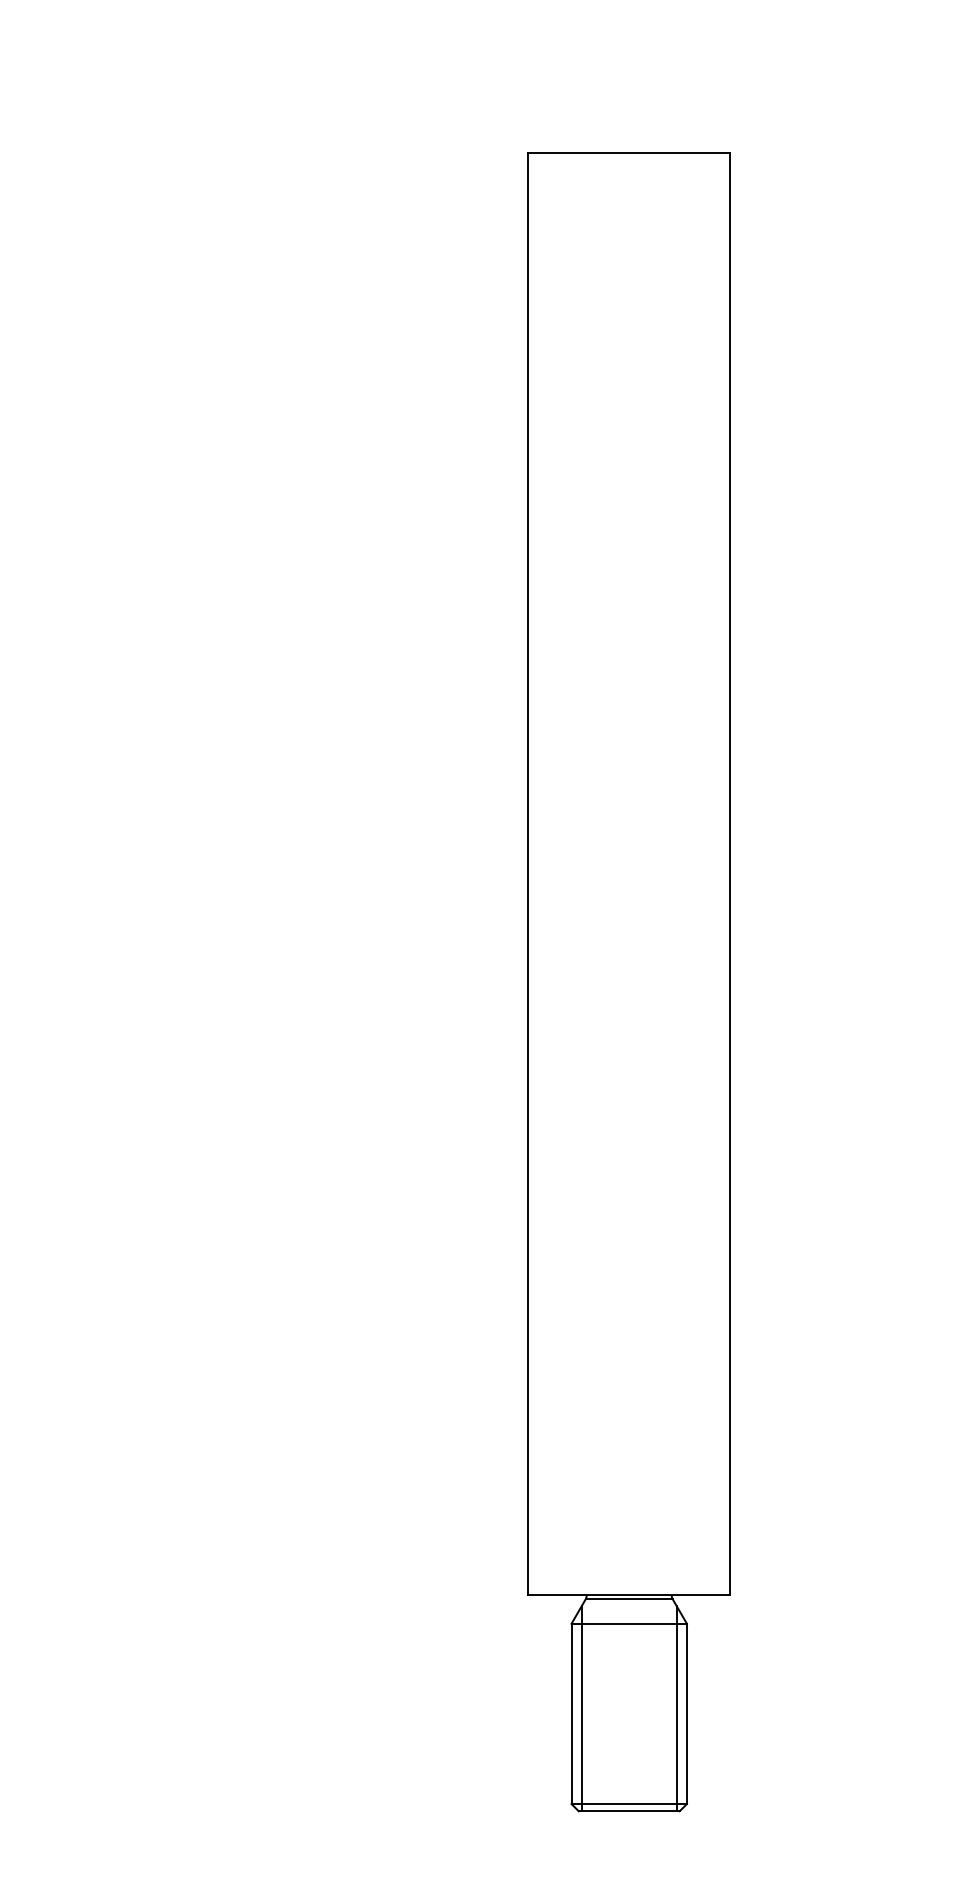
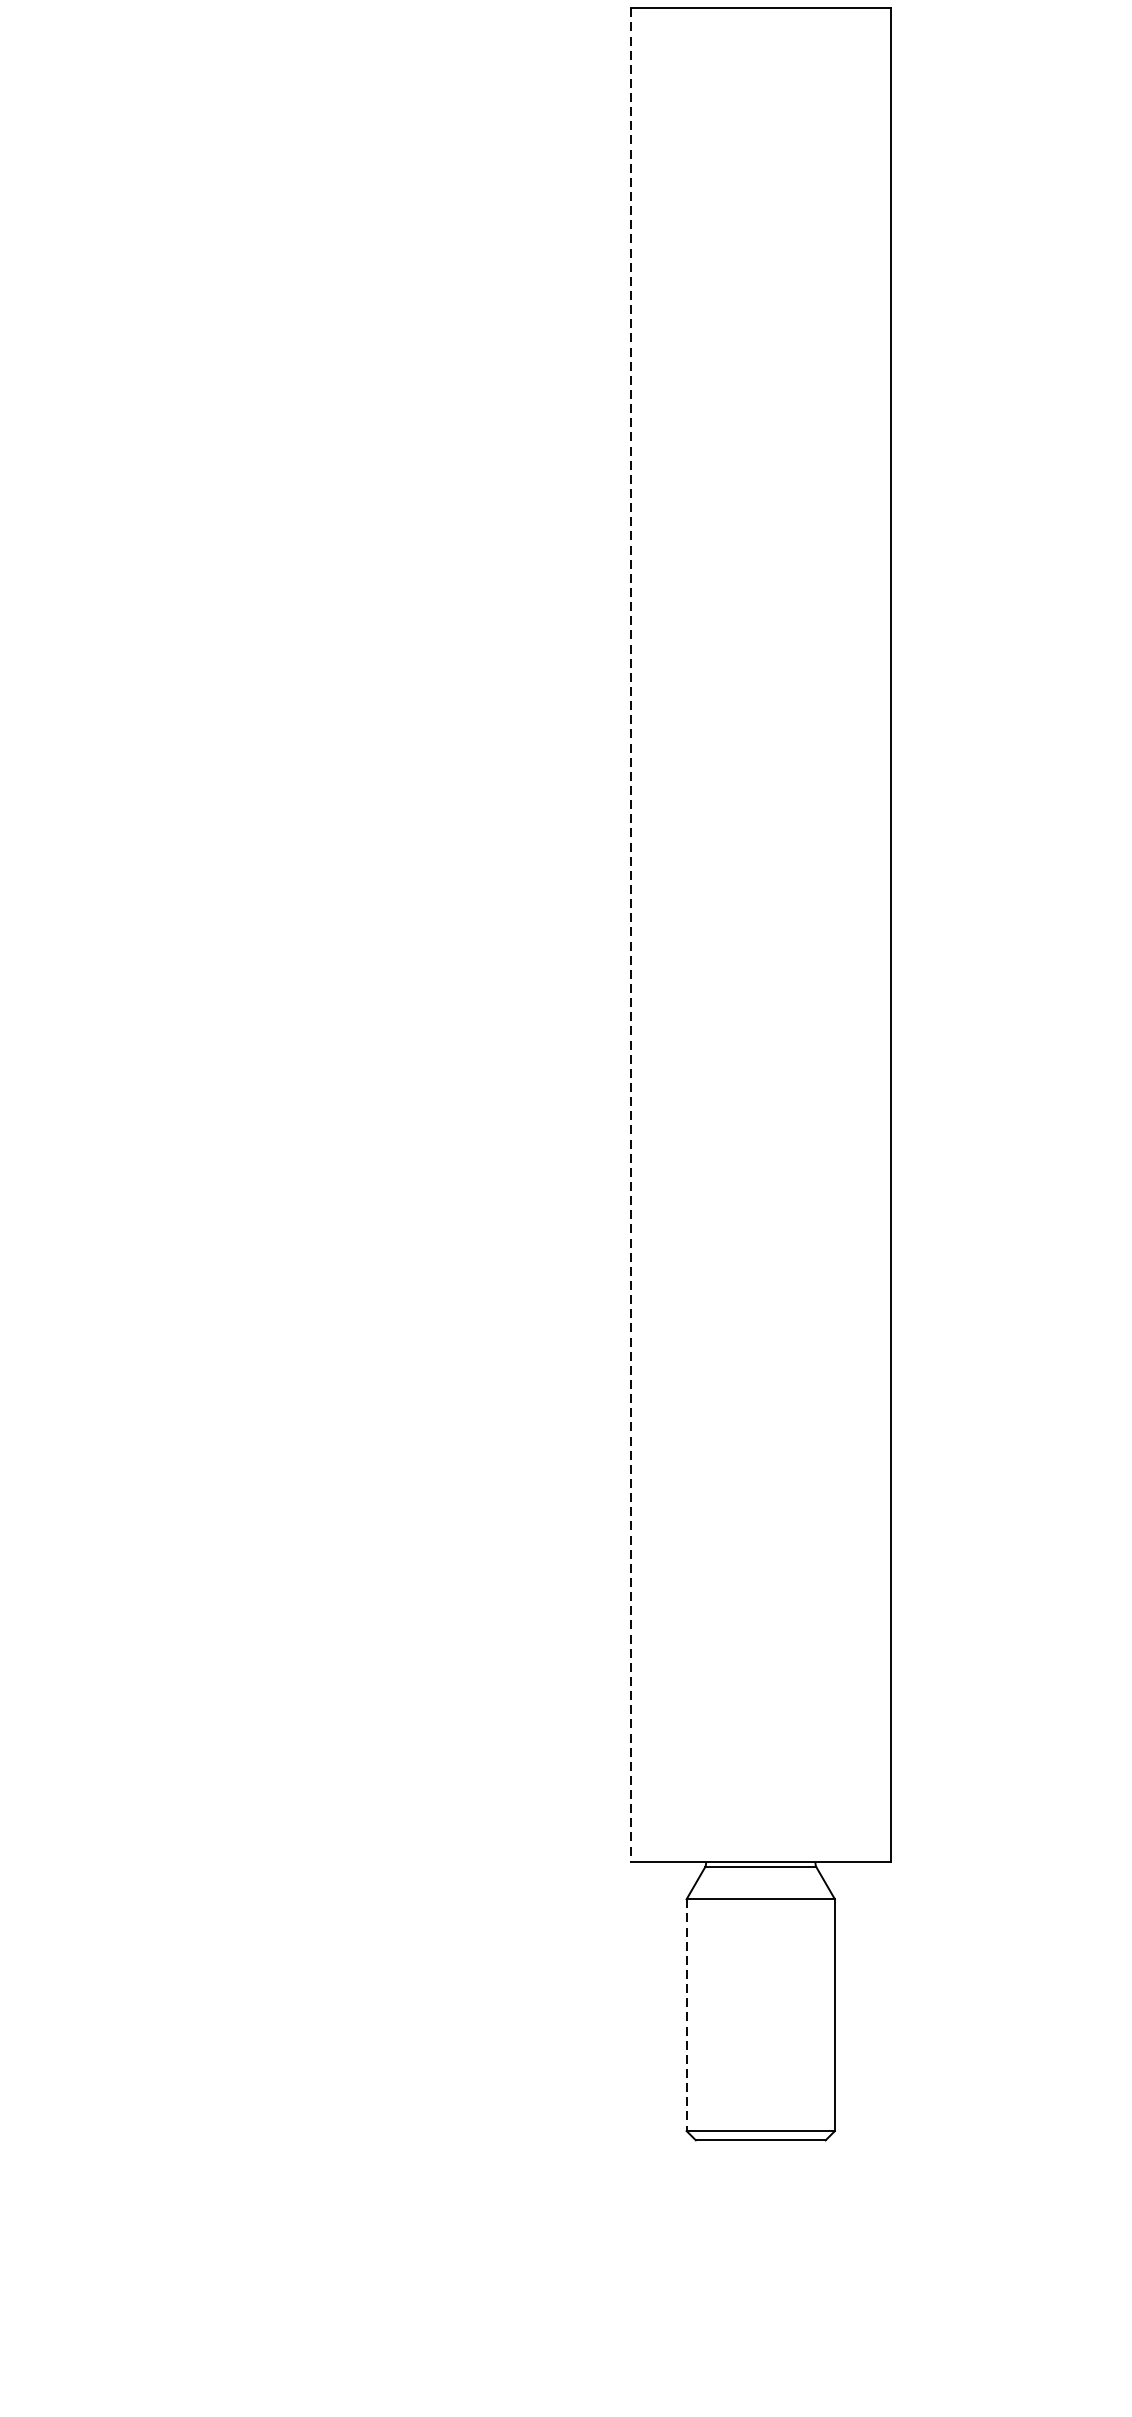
line: (528, 874) -> (631, 936), solid -> dashed
line: (581, 1708) -> (699, 2008), removed
line: (676, 1708) -> (821, 2008), removed
line: (571, 1714) -> (686, 2015), solid -> dashed

